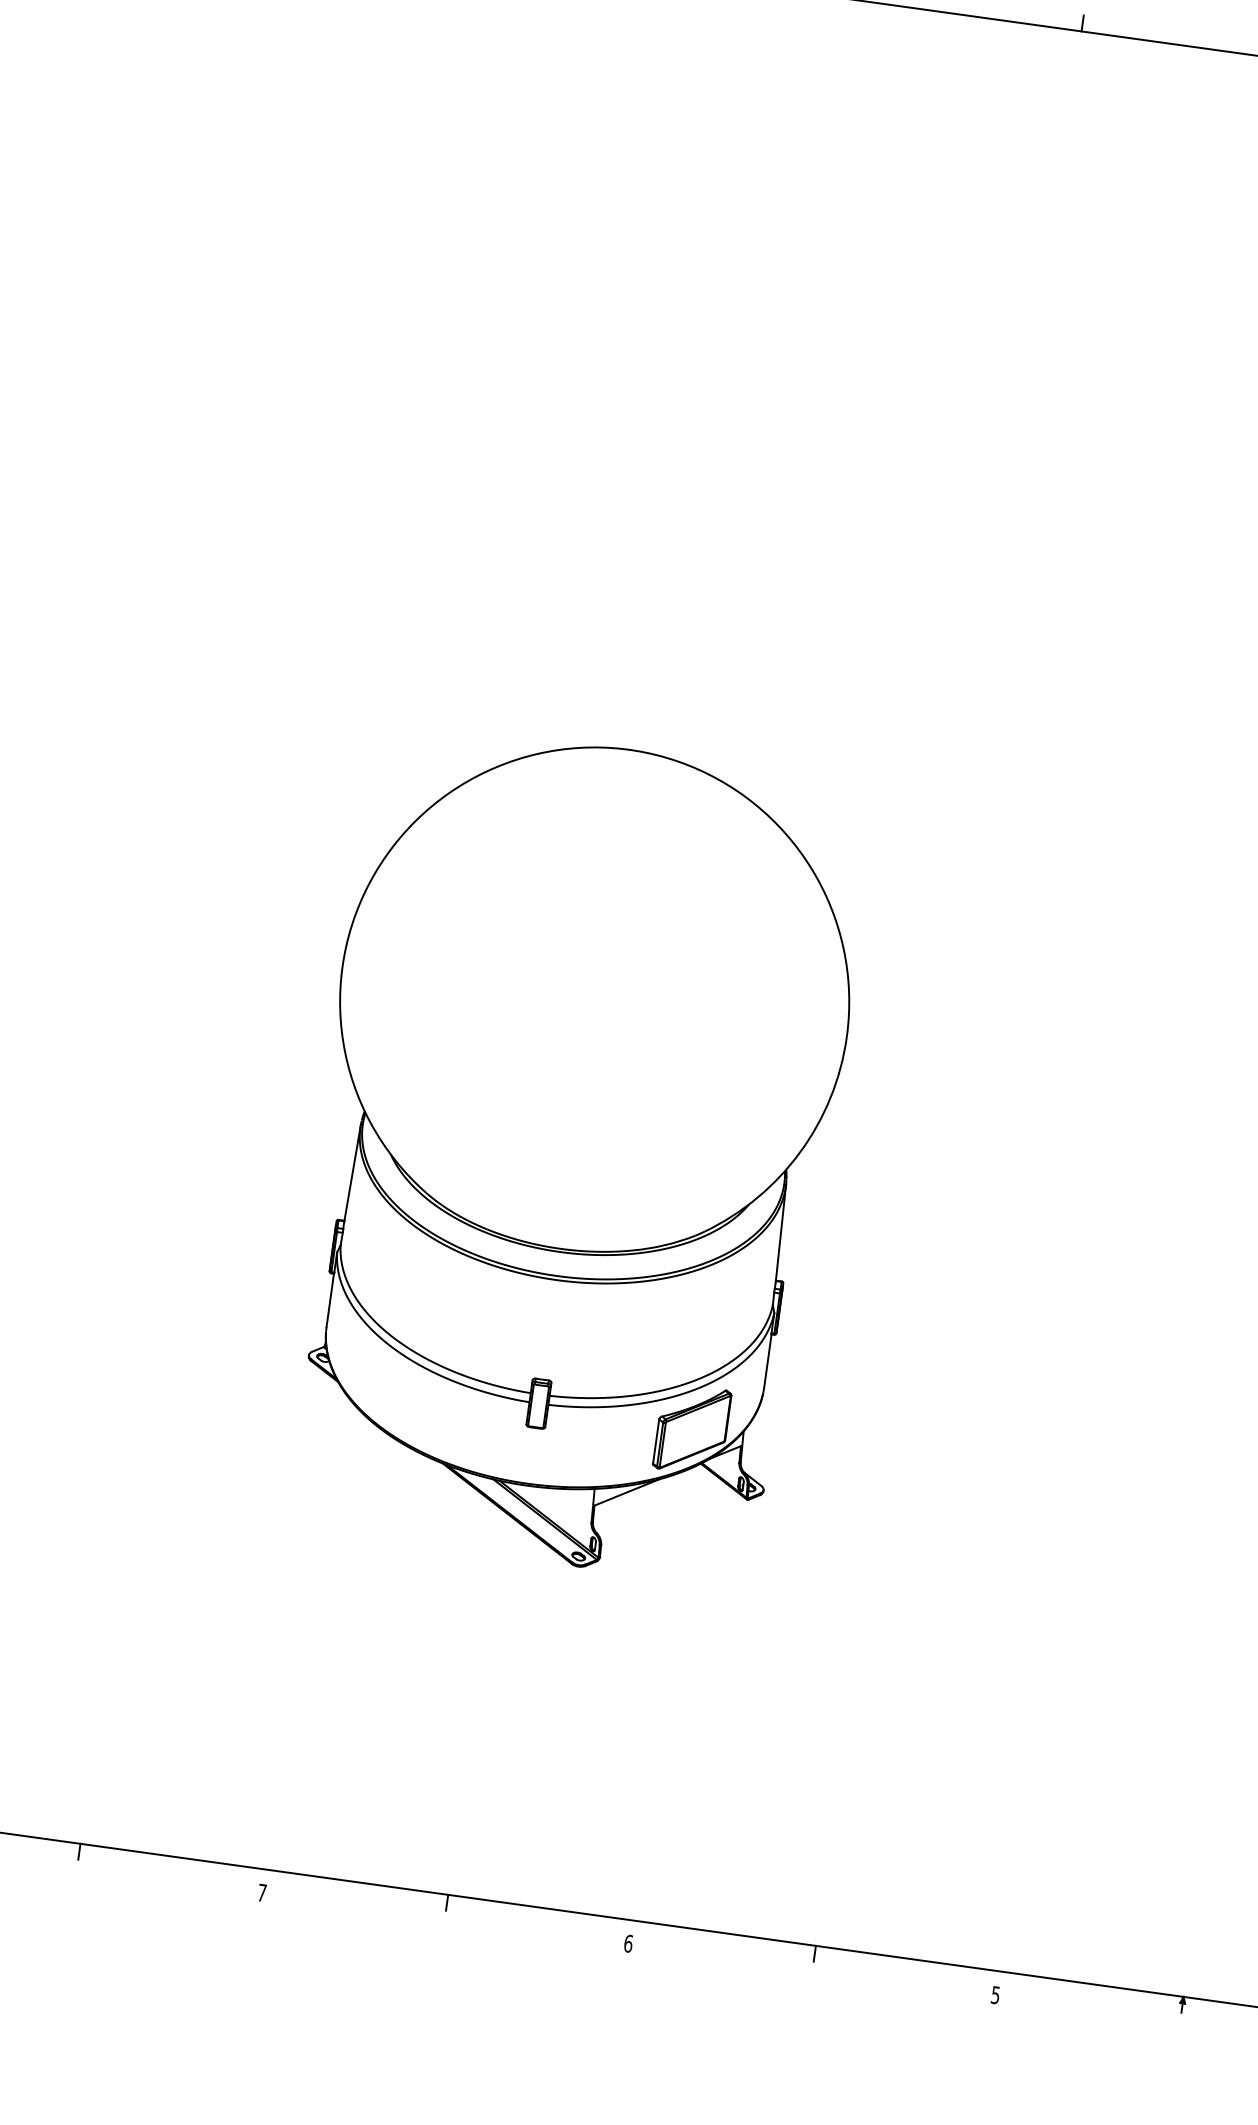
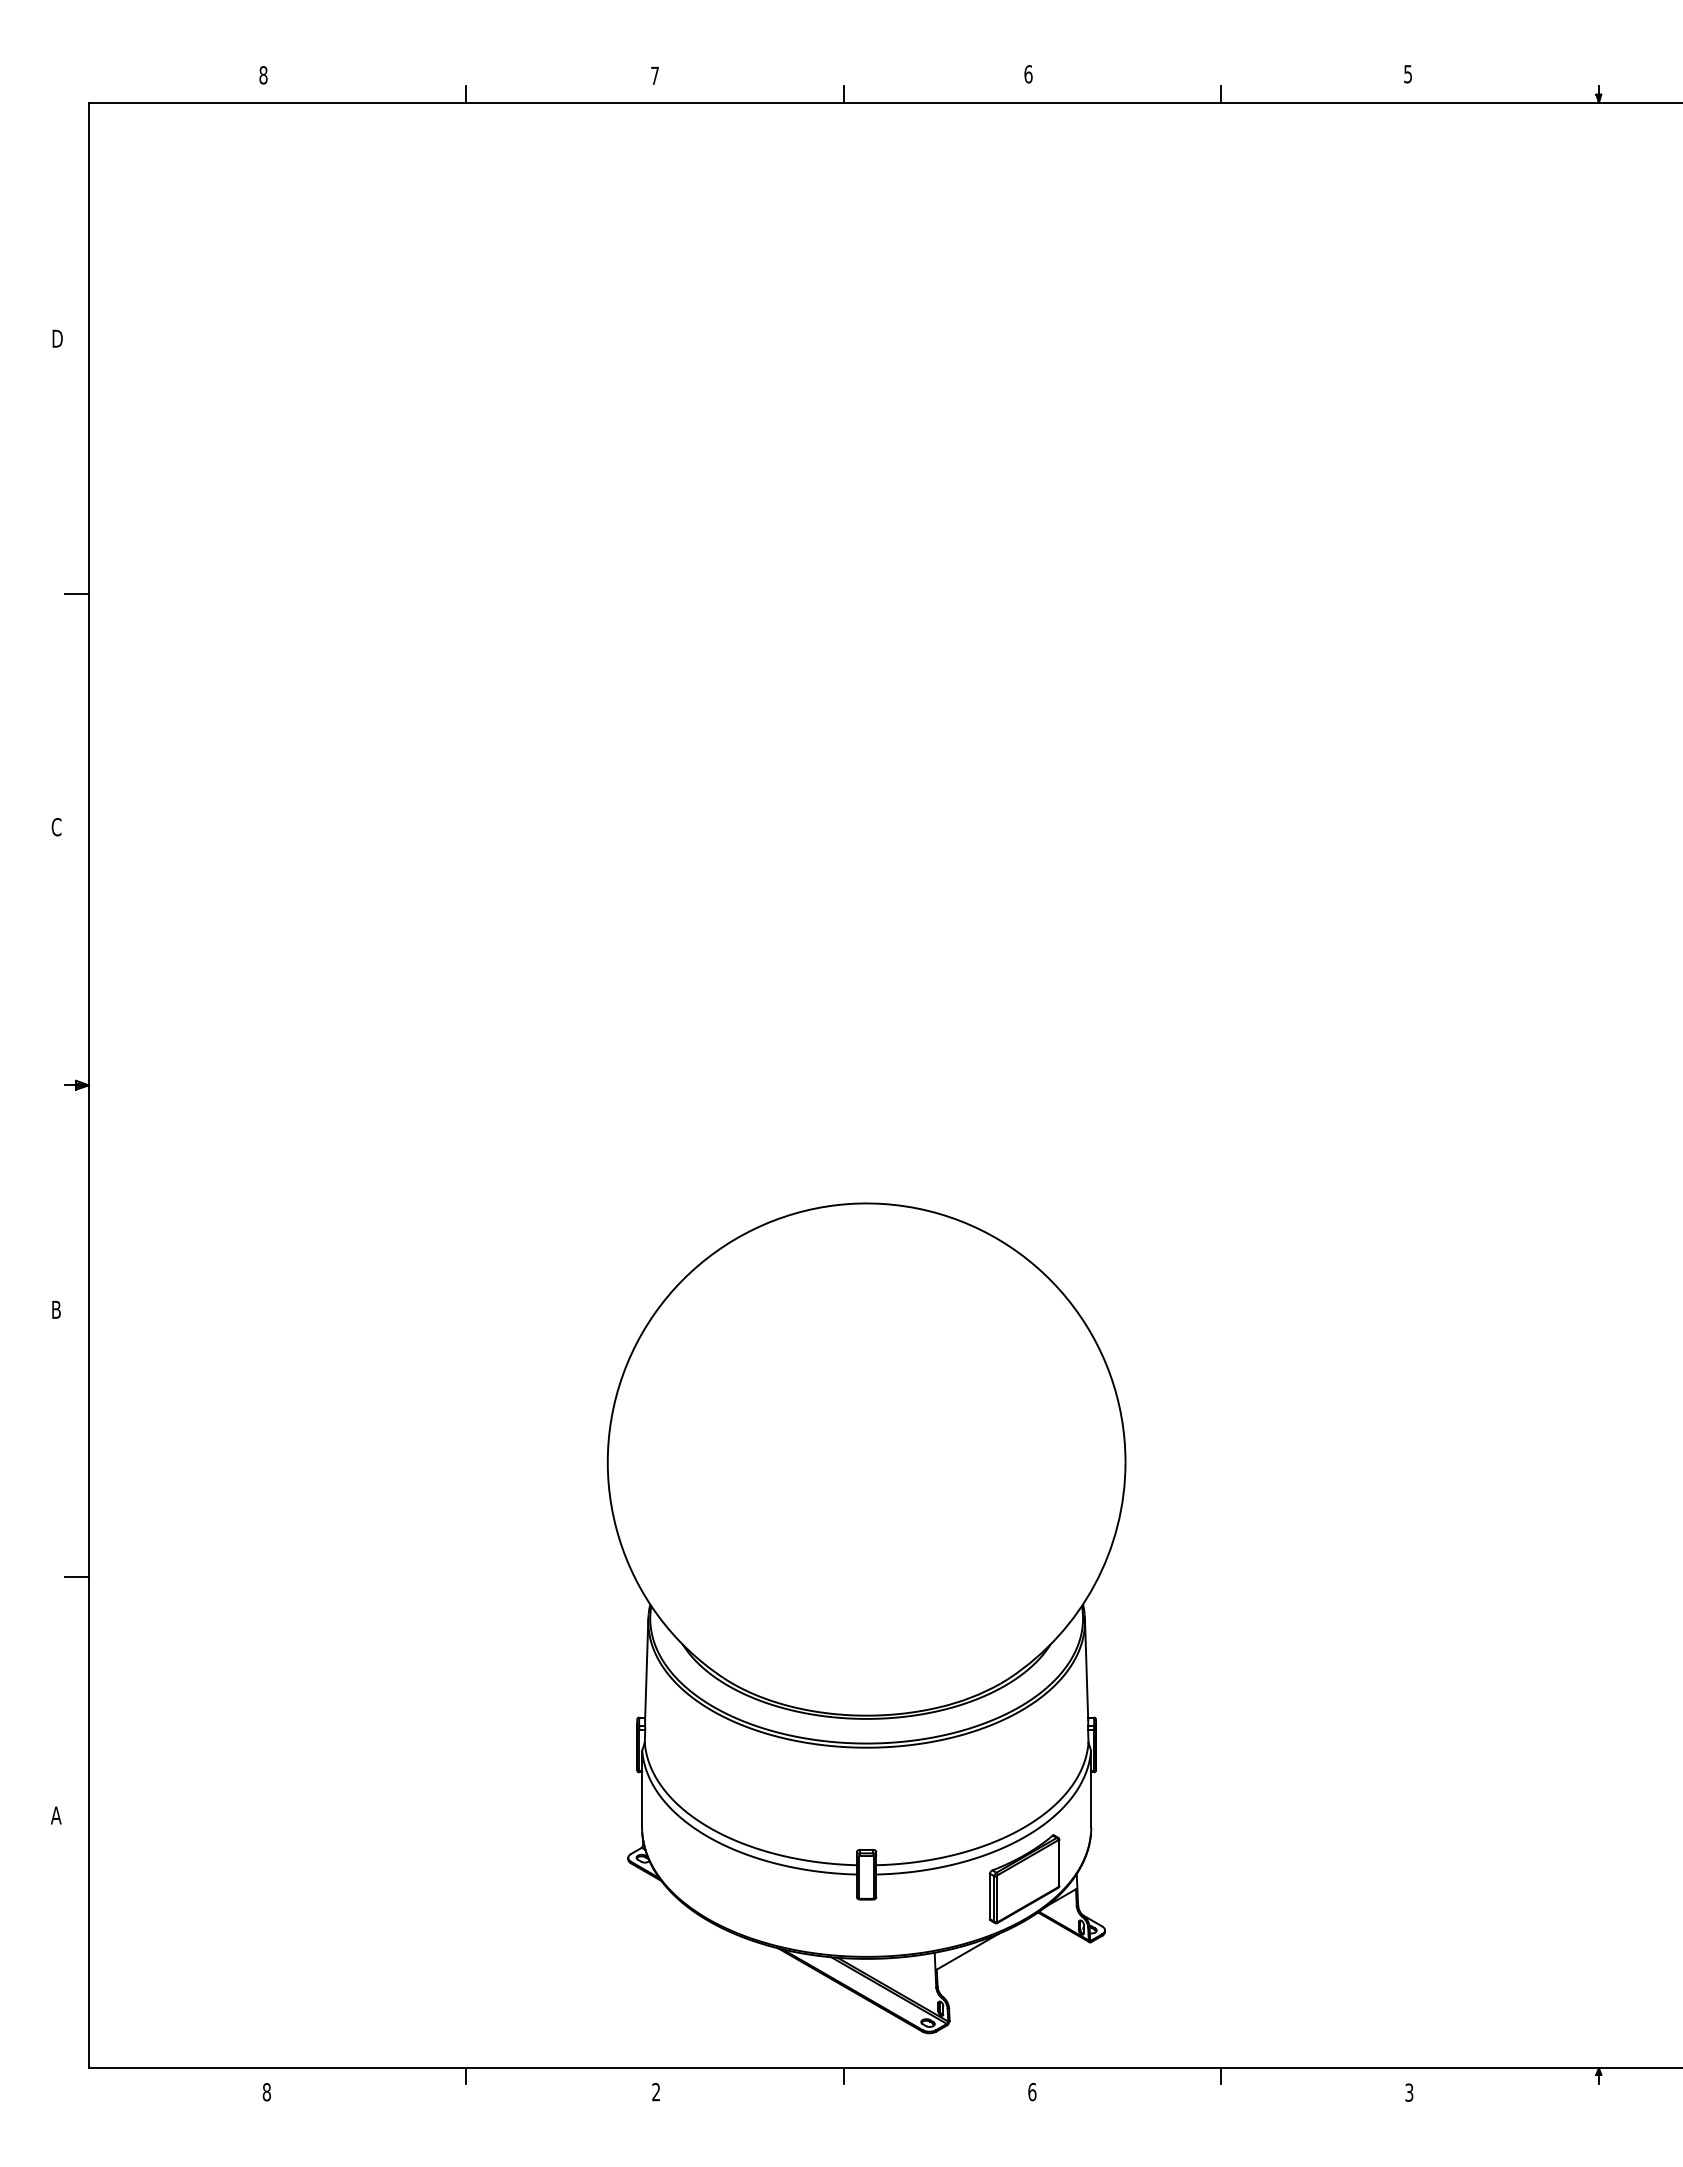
part: (573, 1154) -> (866, 1618), moved
text: (262, 1892) -> (656, 2091), 7 -> 2
text: (995, 1994) -> (1409, 2091), 5 -> 3

